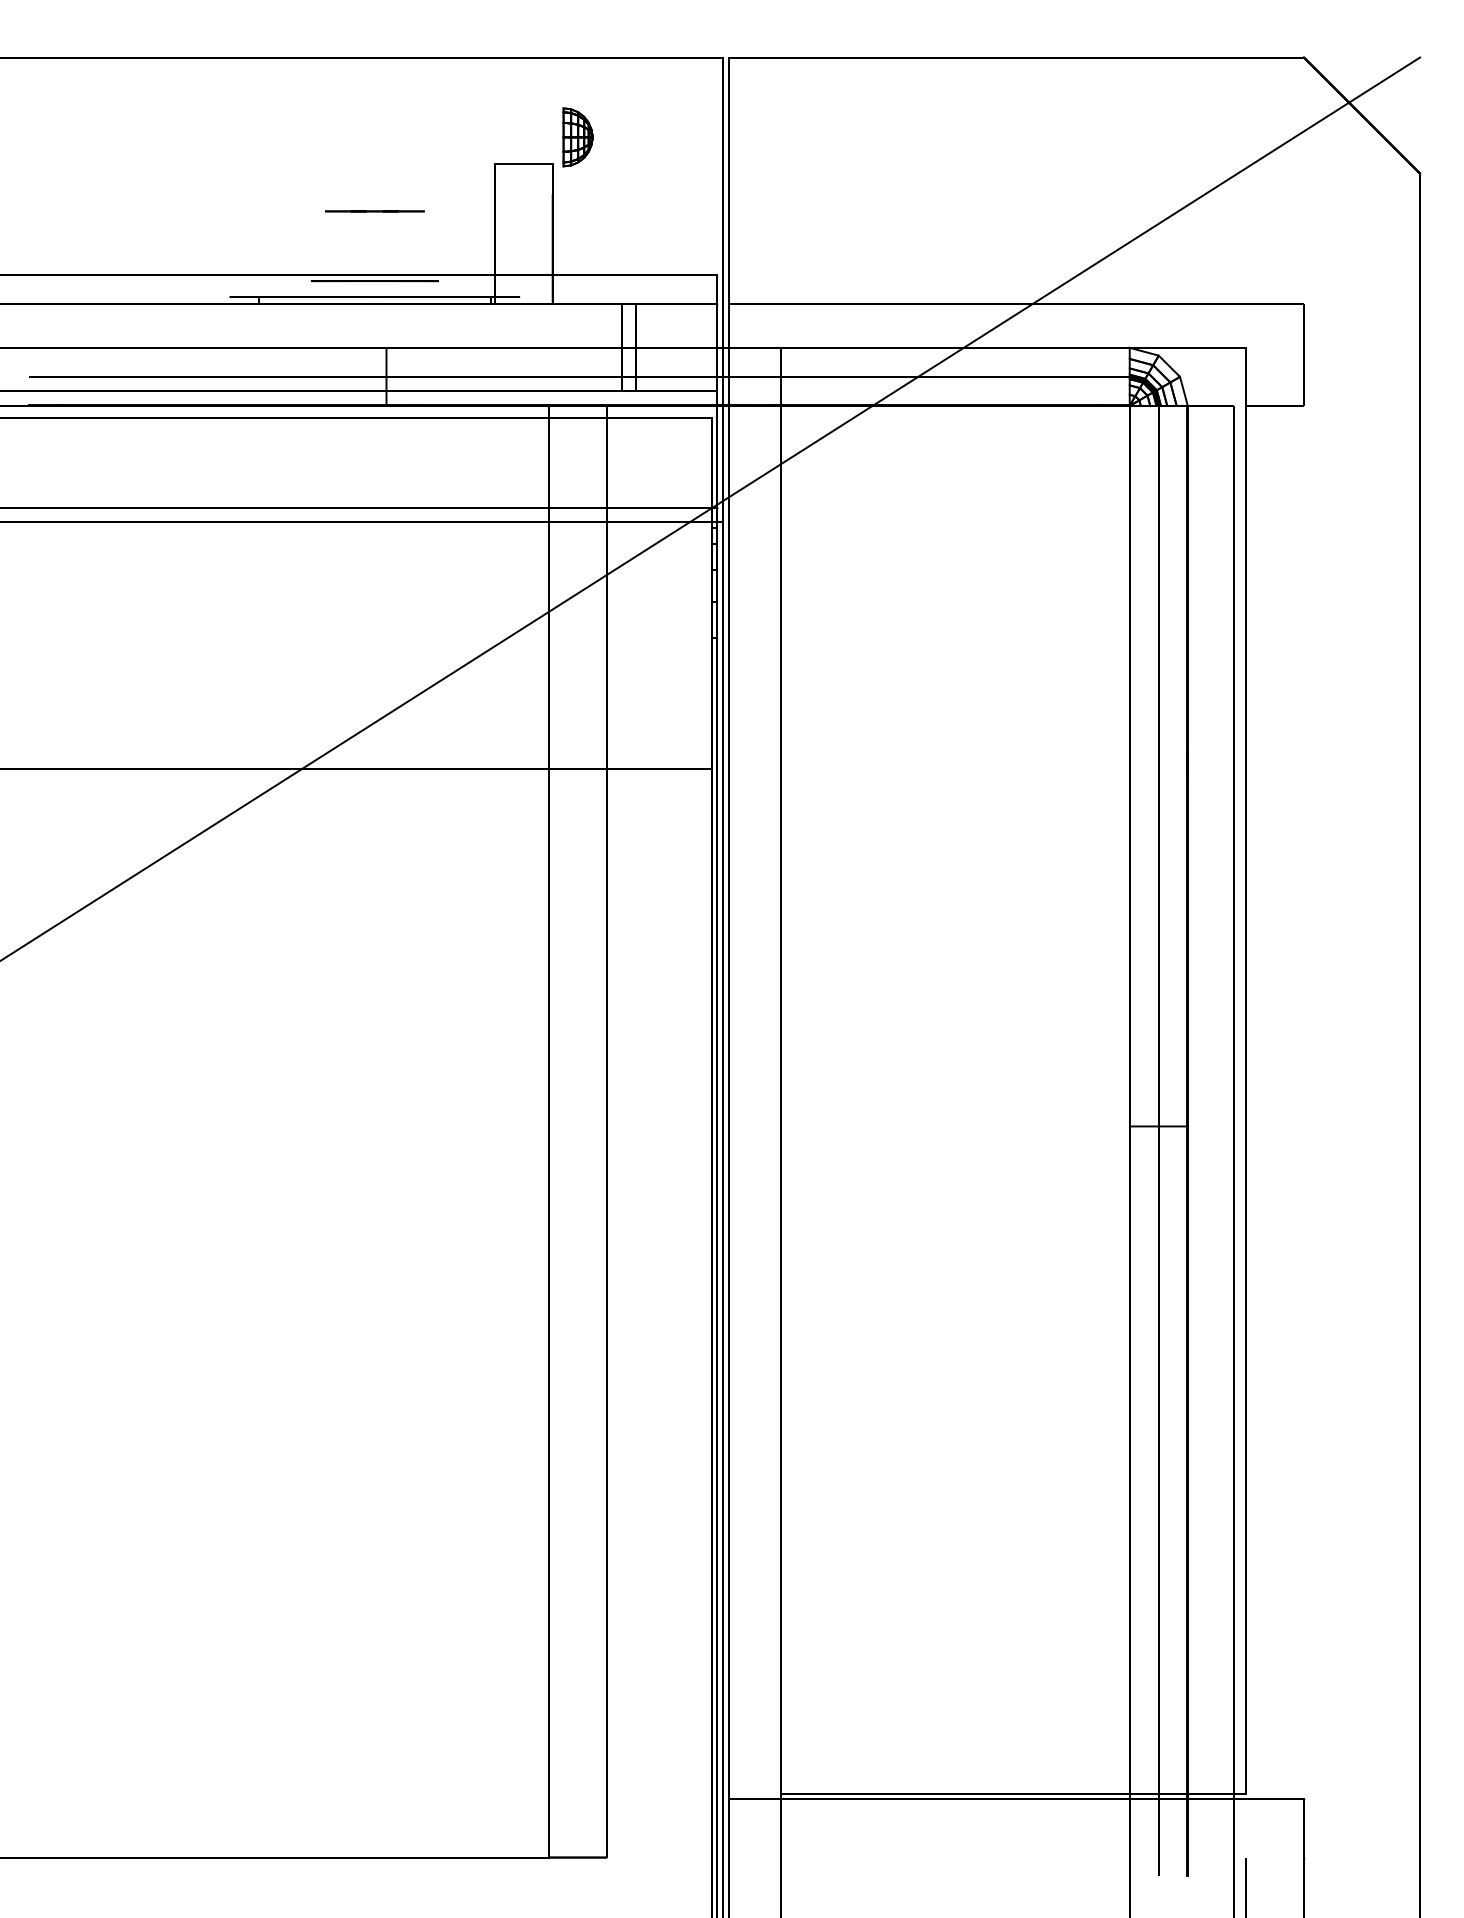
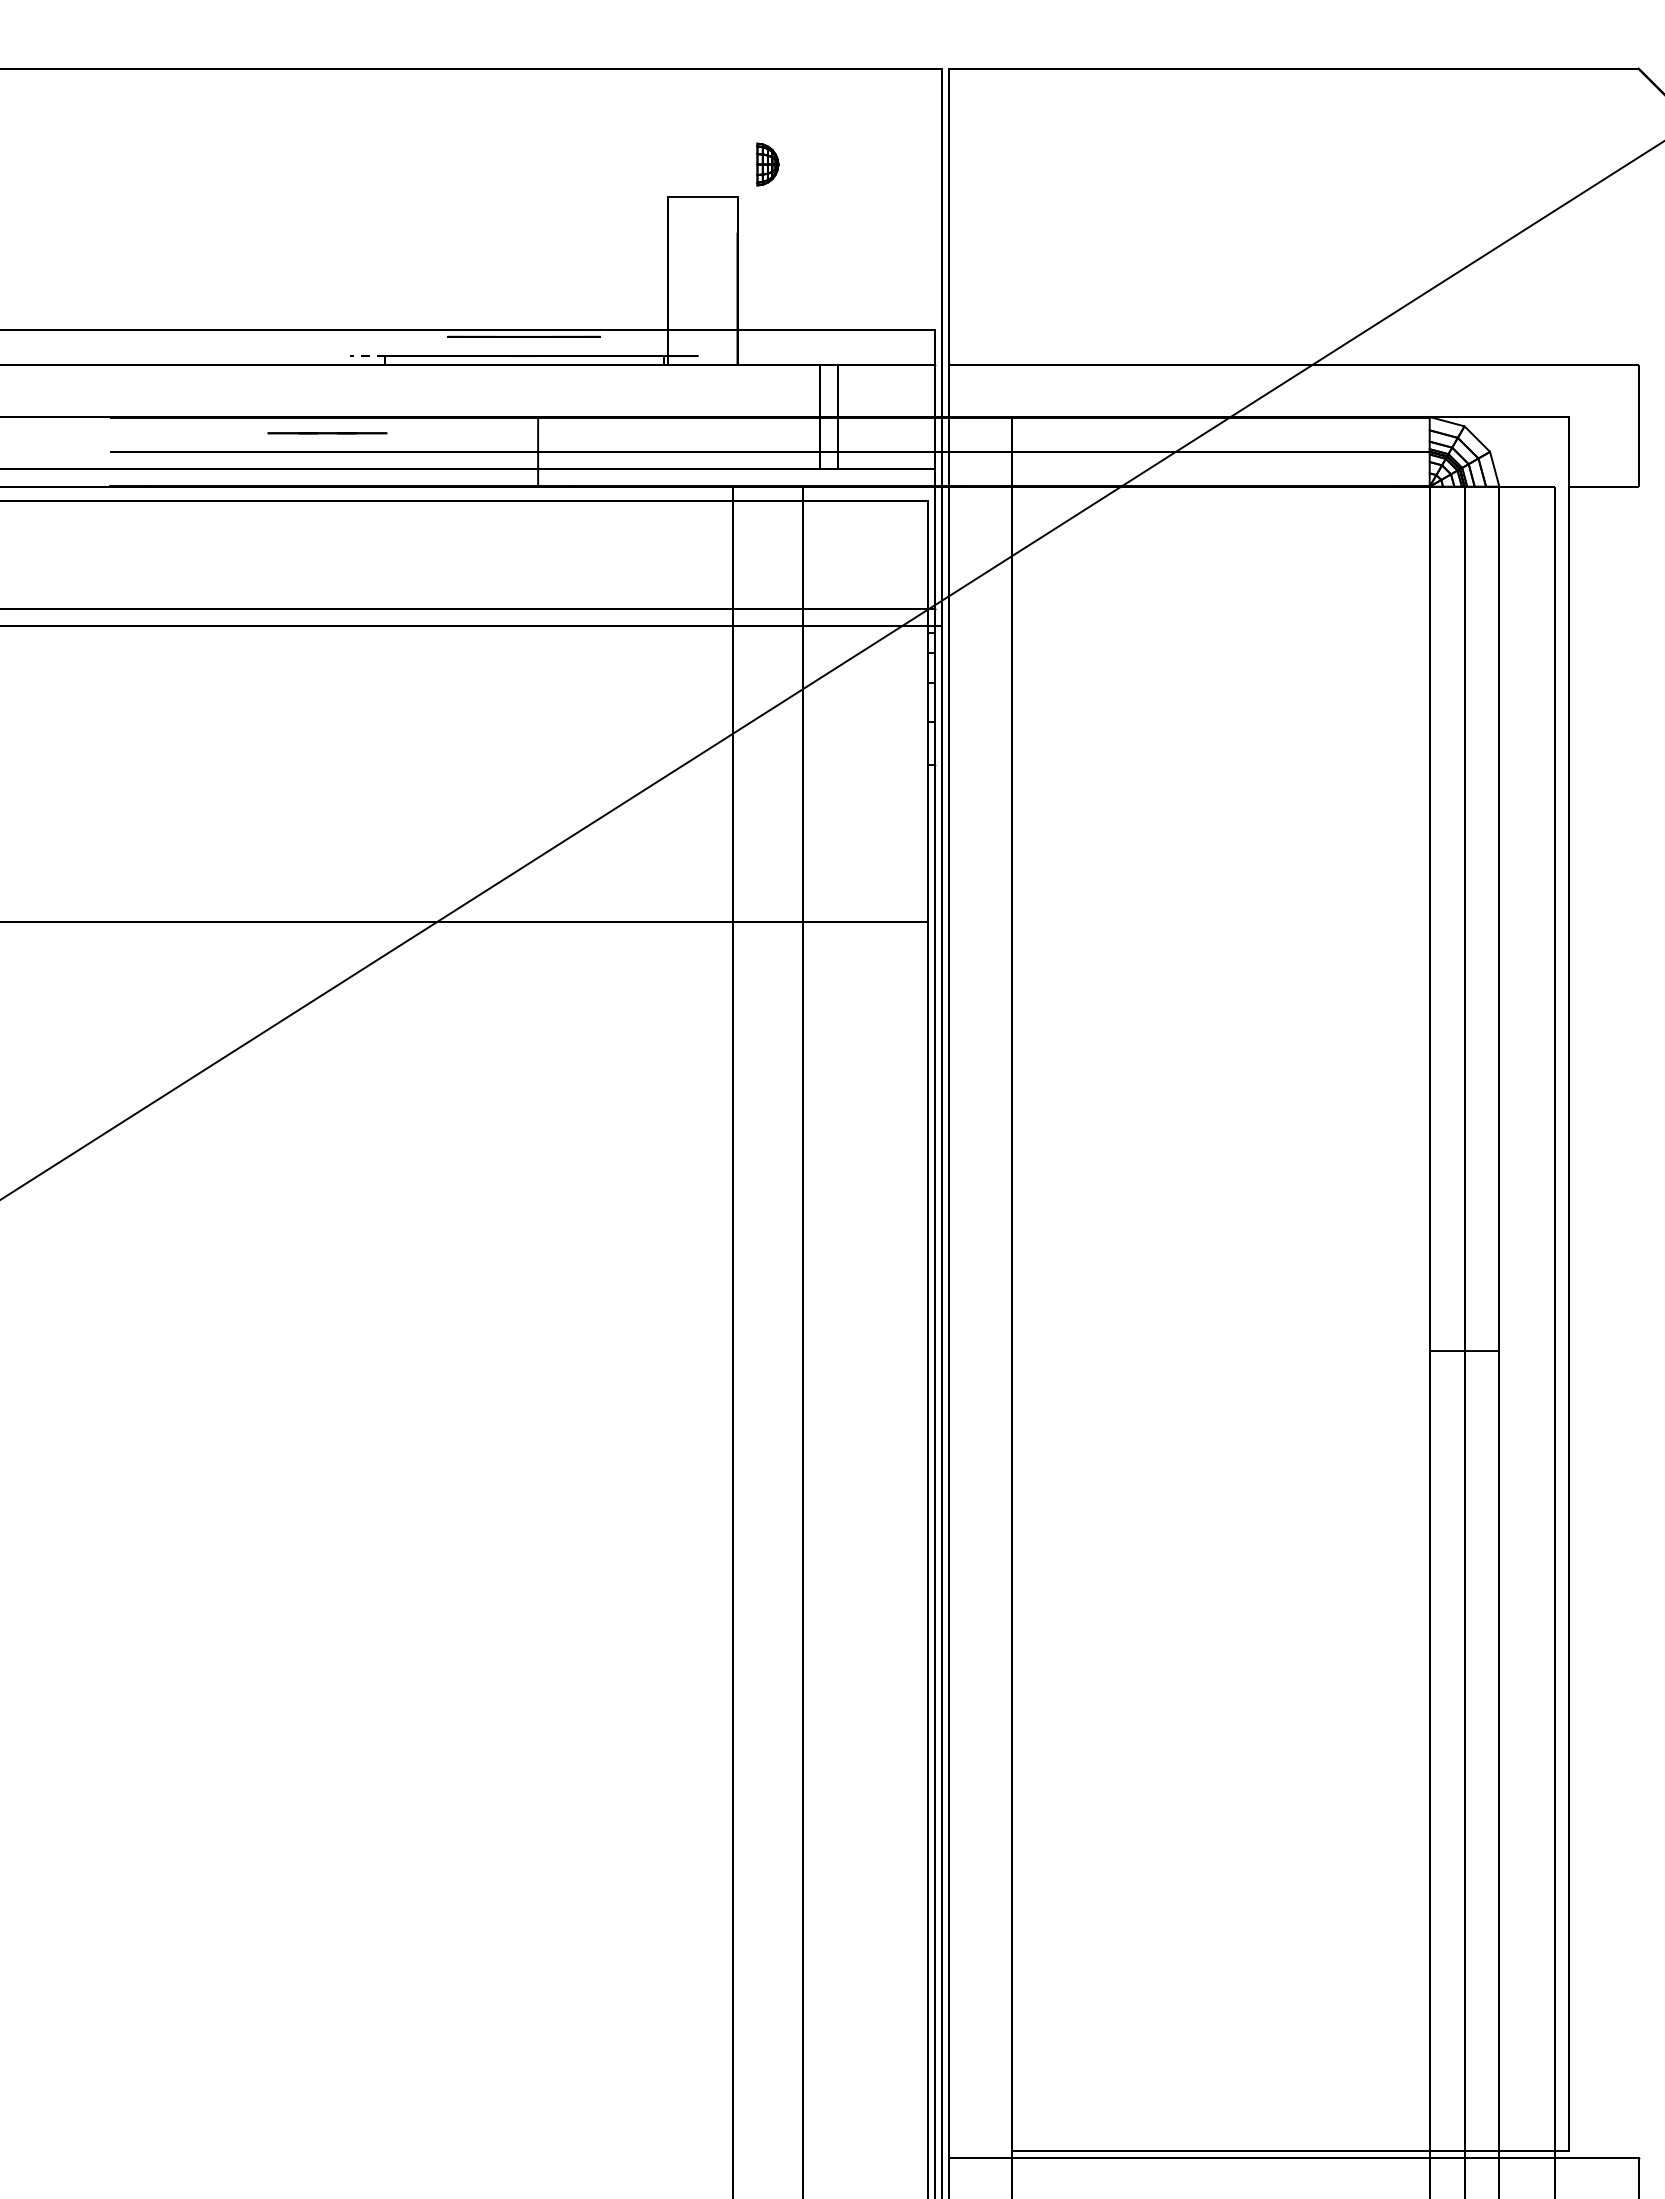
part: (577, 137) -> (767, 164), size x0.6
line: (374, 211) -> (327, 433), moved
arc: (229, 297) -> (349, 356), solid -> dashed

